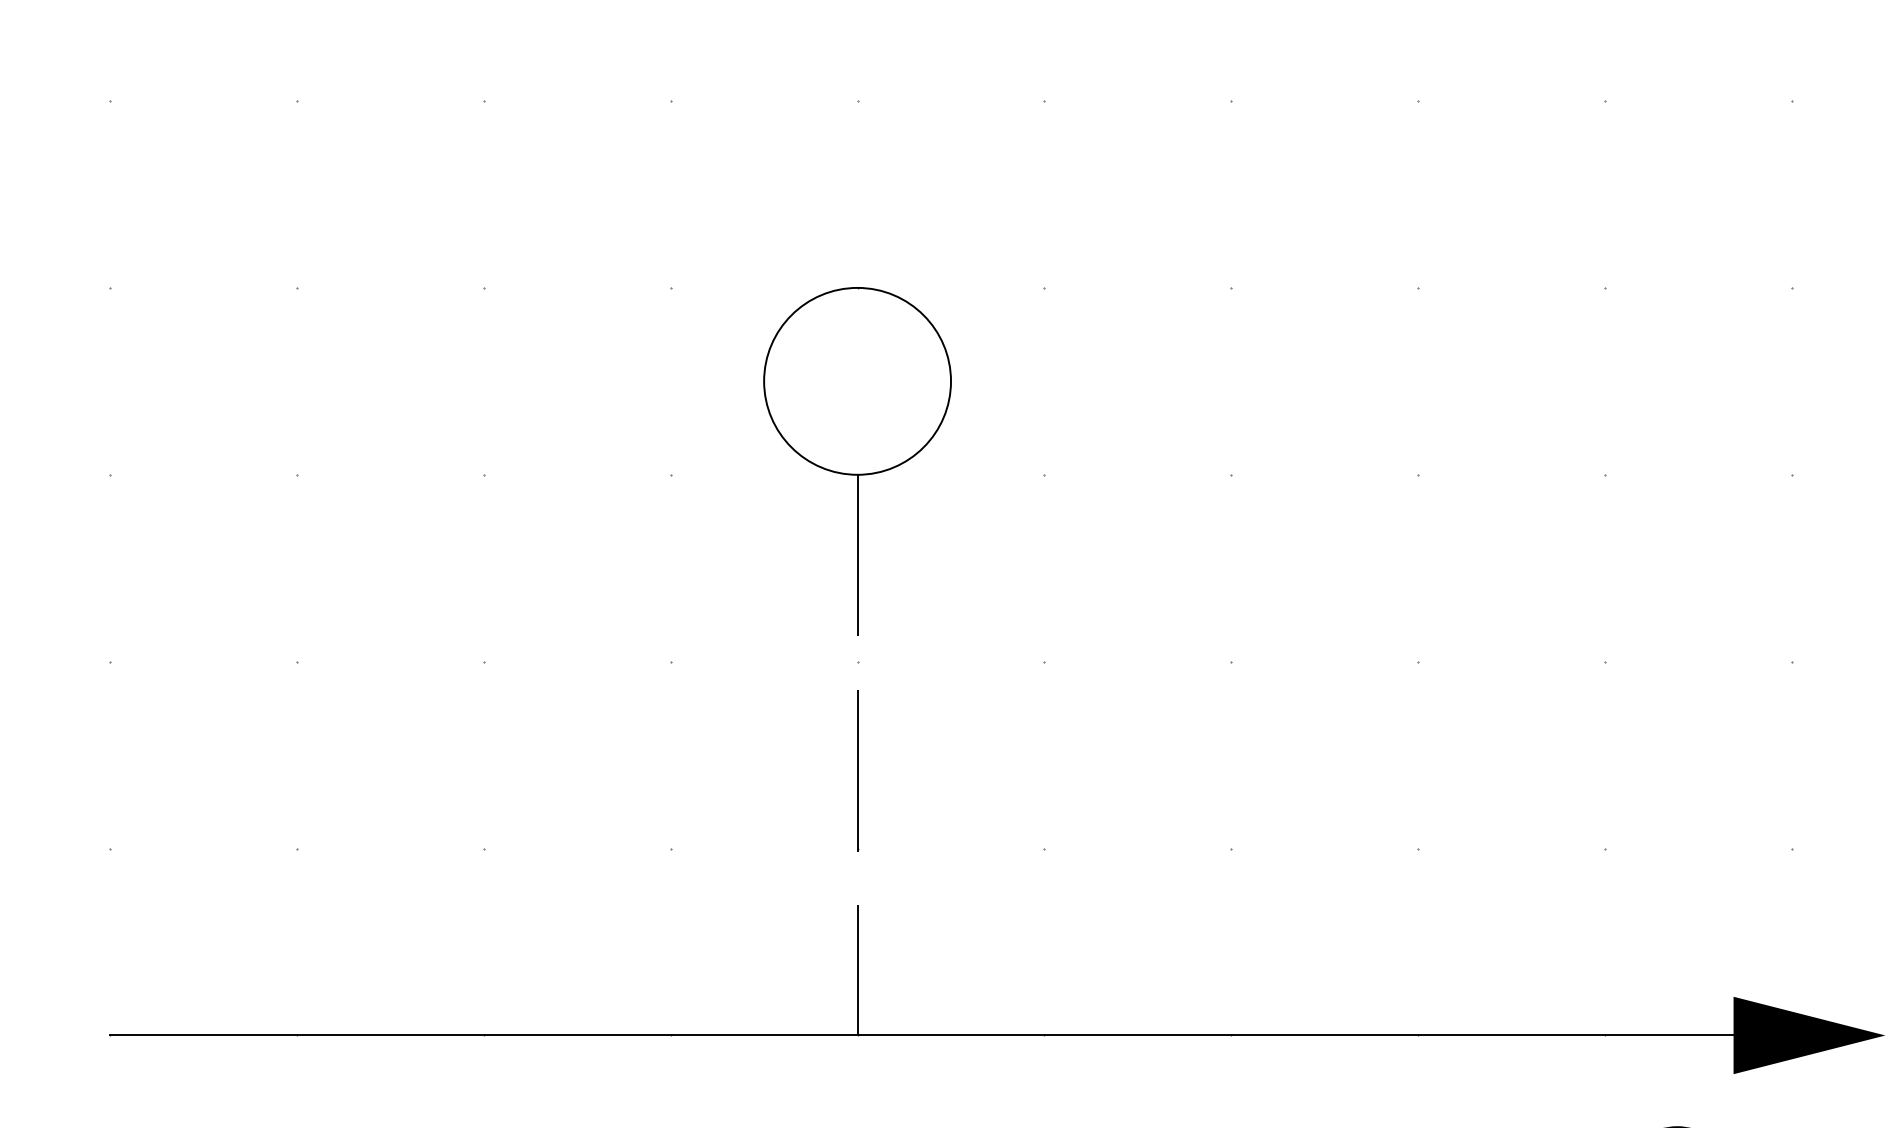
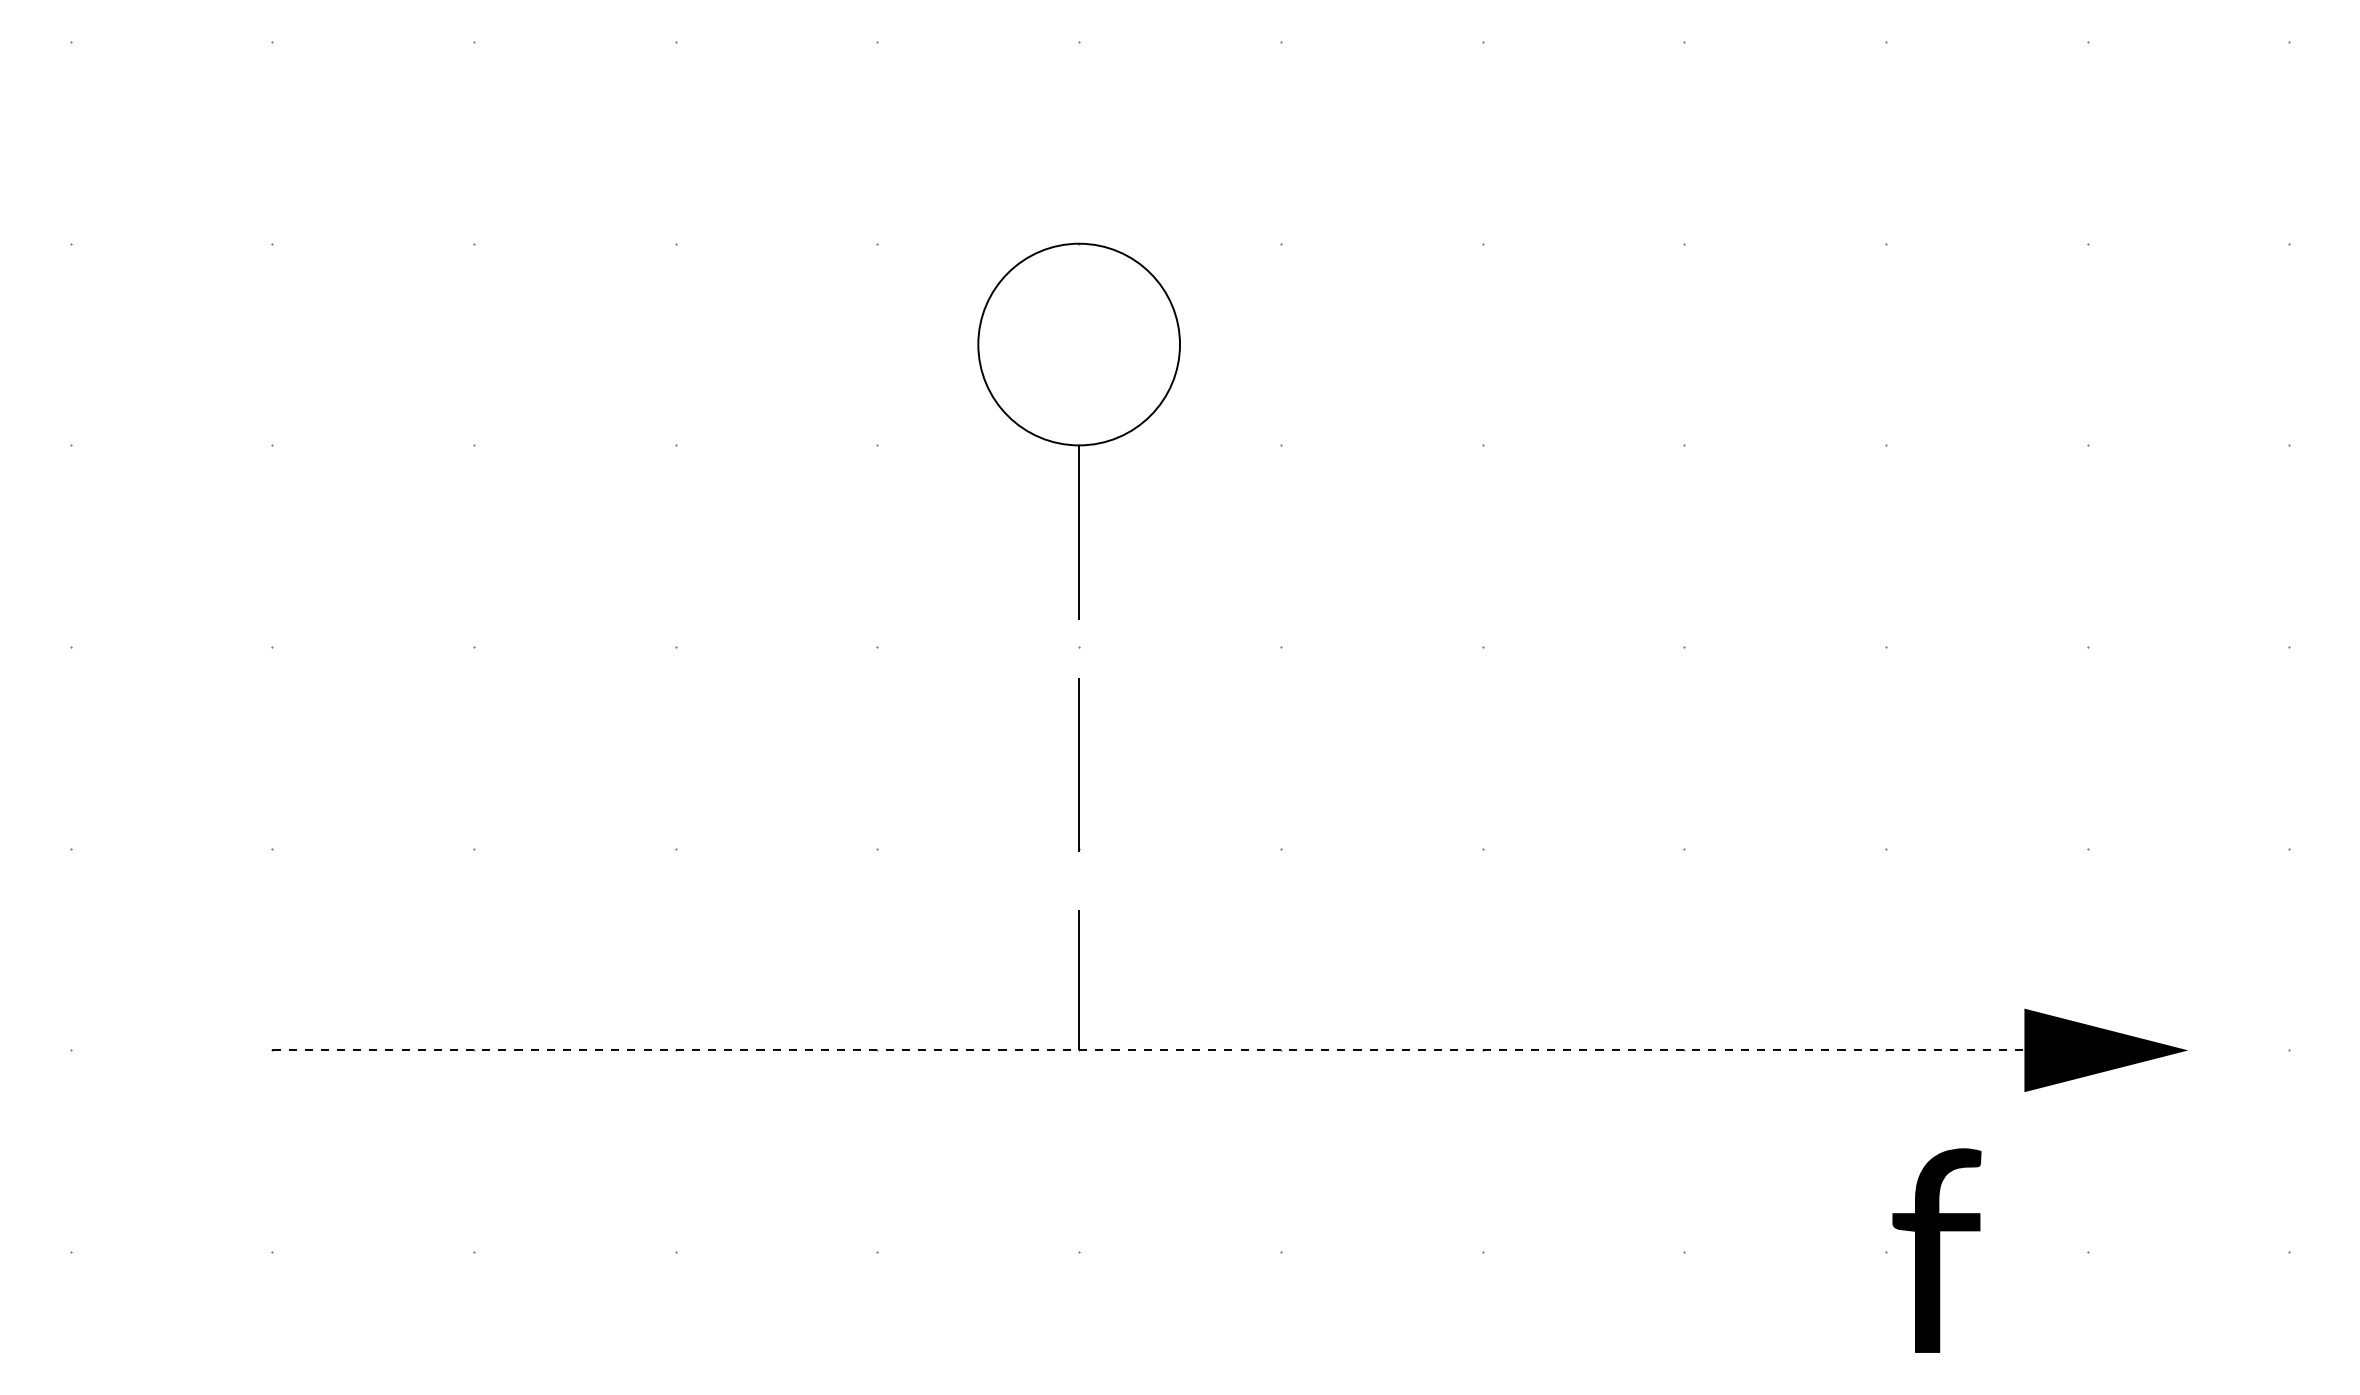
line: (938, 1035) -> (1166, 1050), solid -> dashed

